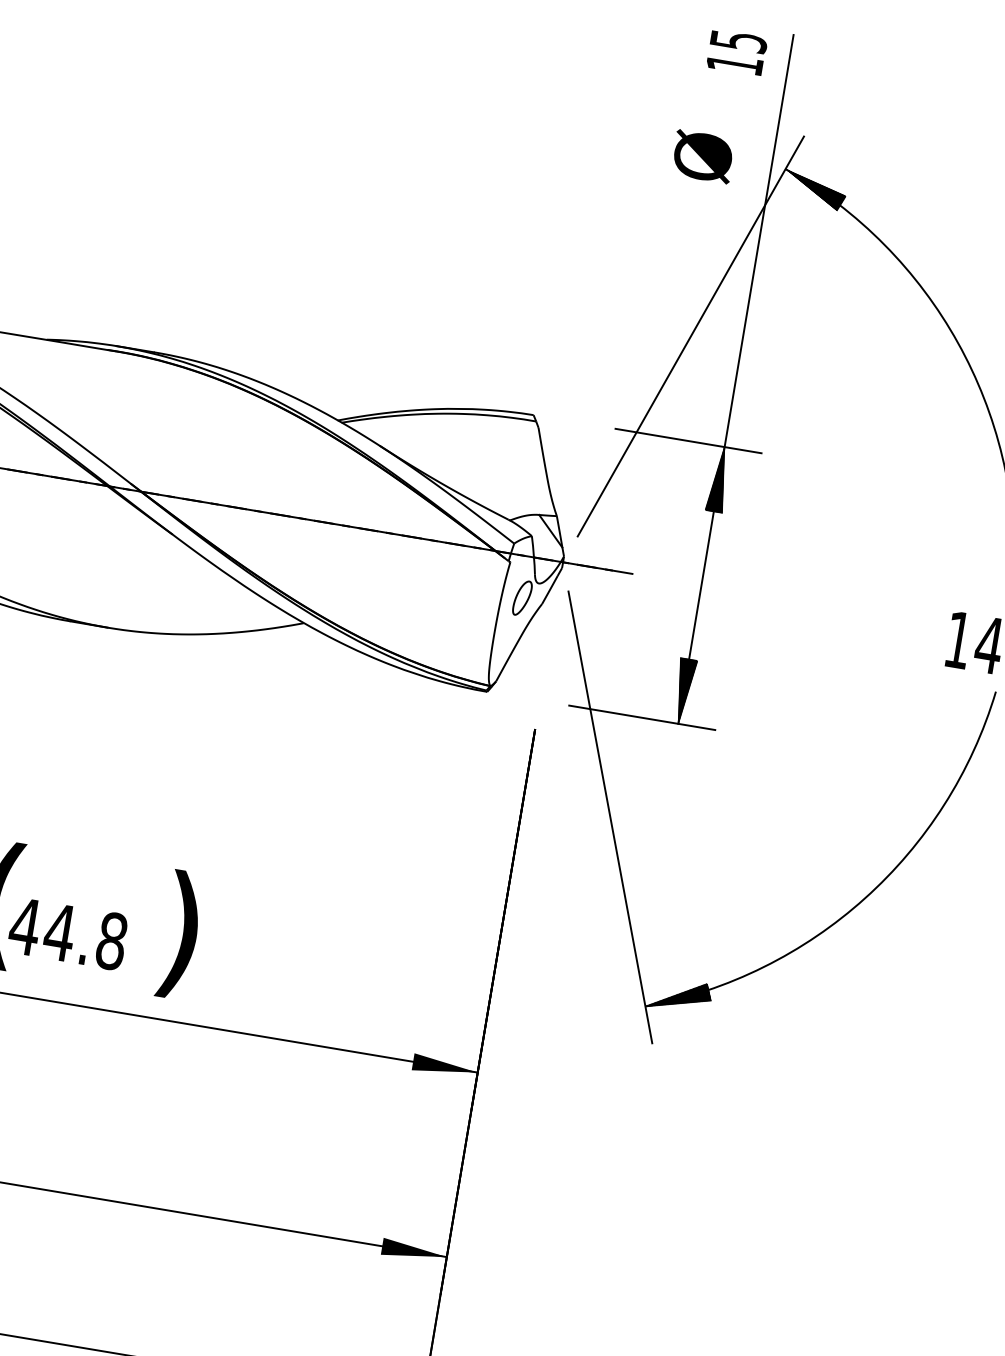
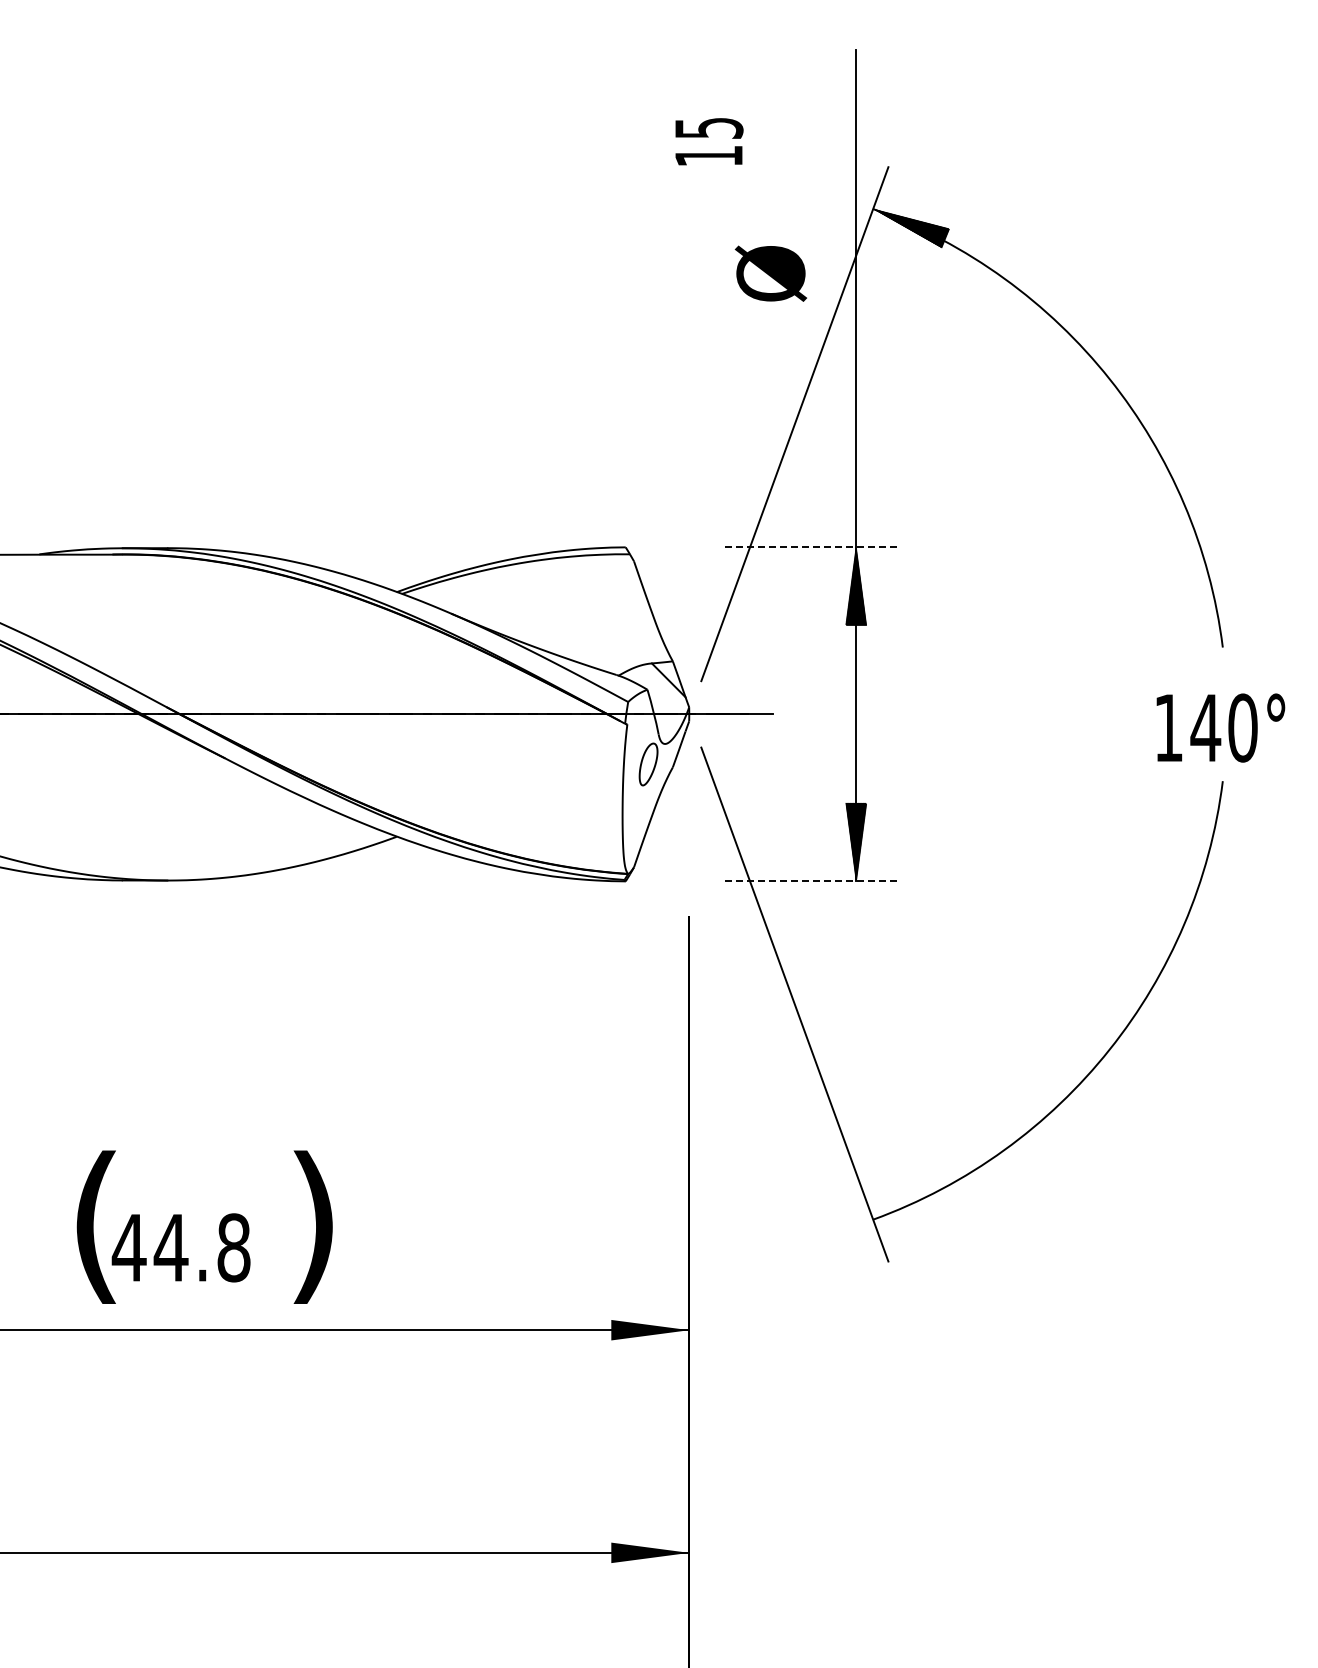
text: (737, 52) -> (709, 141), moved
text: (702, 156) -> (770, 273), moved
line: (689, 441) -> (813, 547), solid -> dashed
line: (642, 718) -> (813, 881), solid -> dashed
hatch: (679, 995) -> (911, 1200), removed

